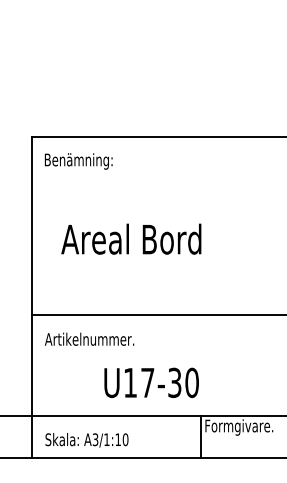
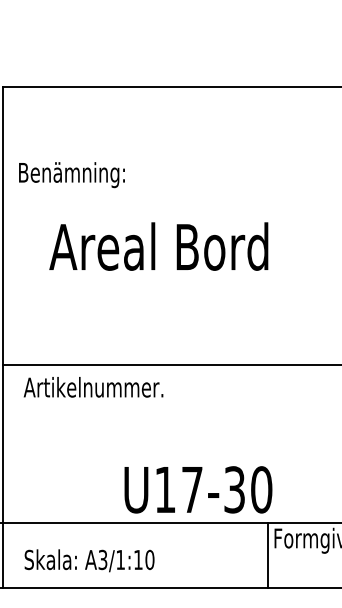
text: (78, 161) -> (71, 175), moved
text: (89, 338) -> (93, 386), moved
text: (151, 382) -> (198, 489), moved

